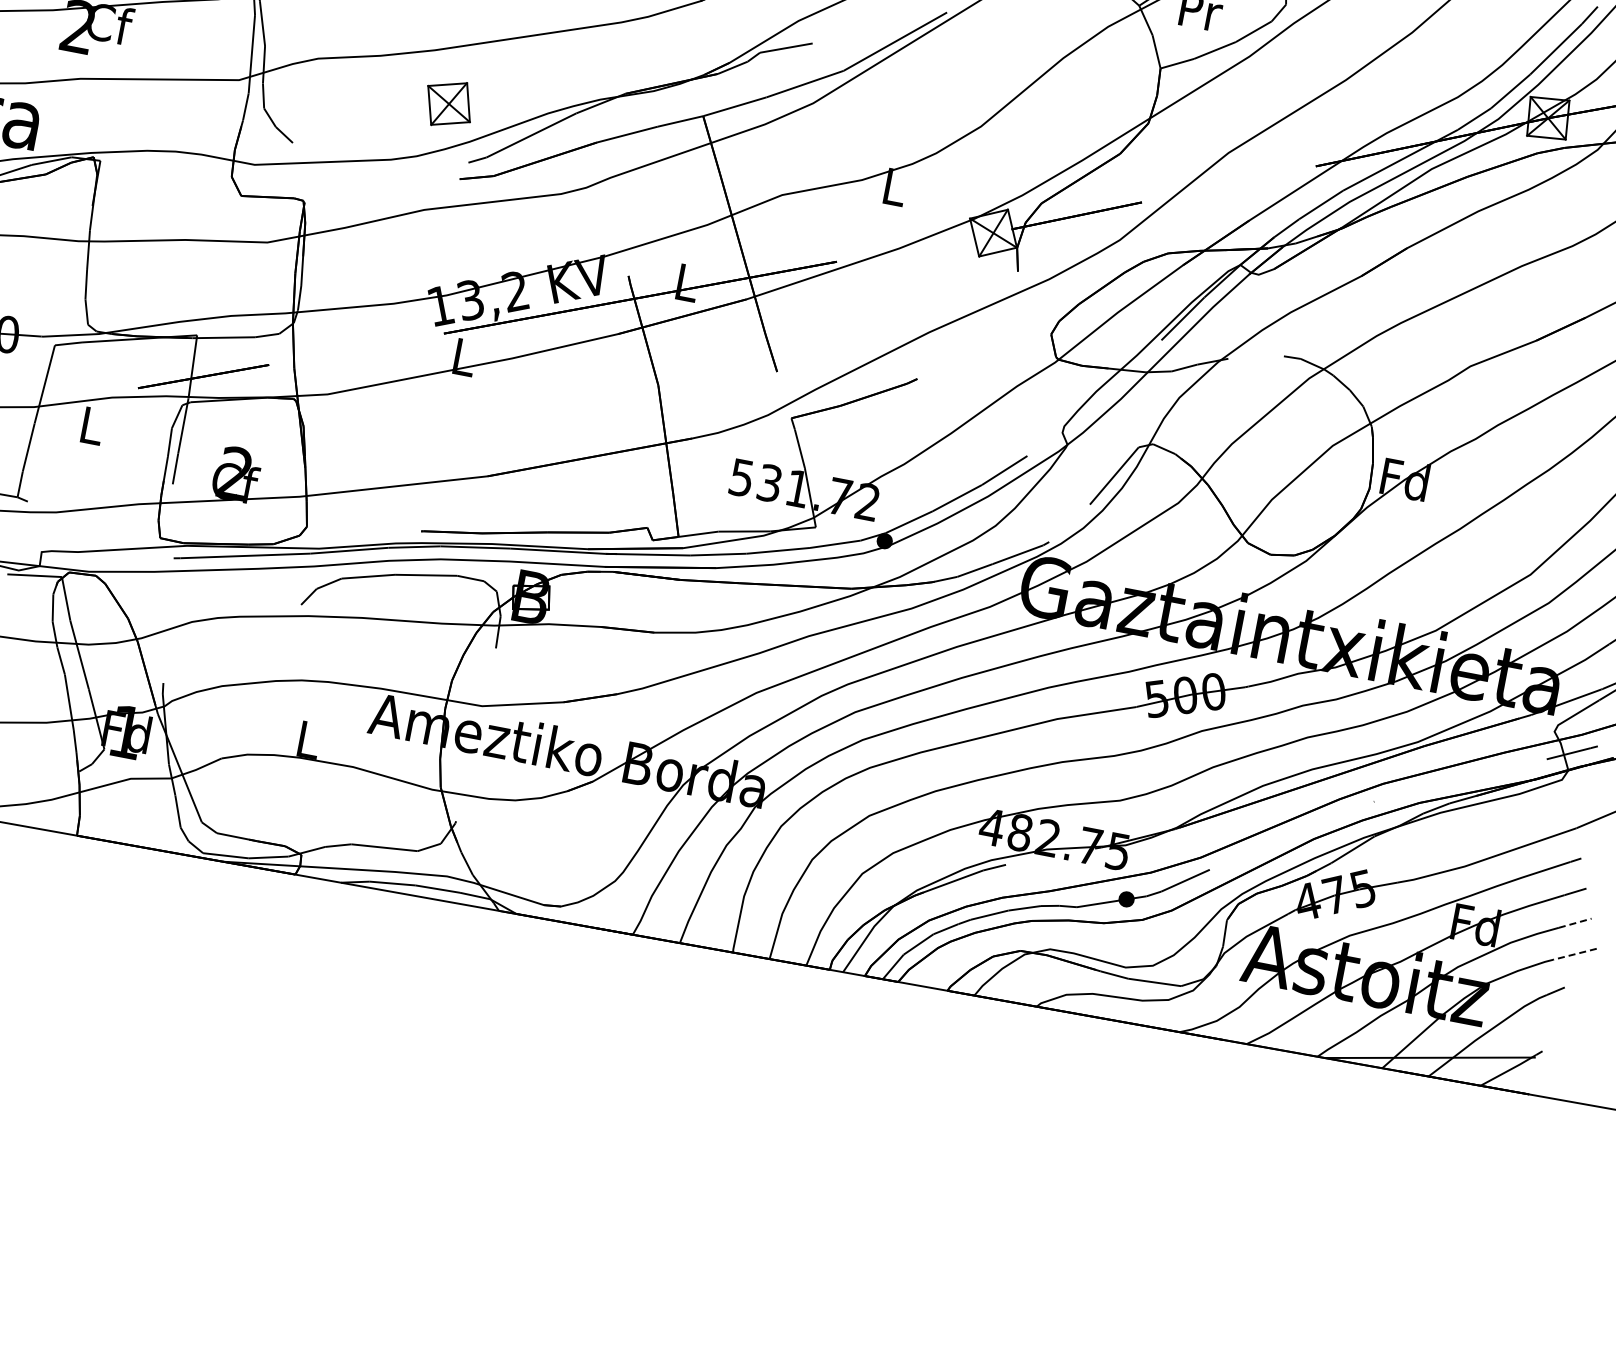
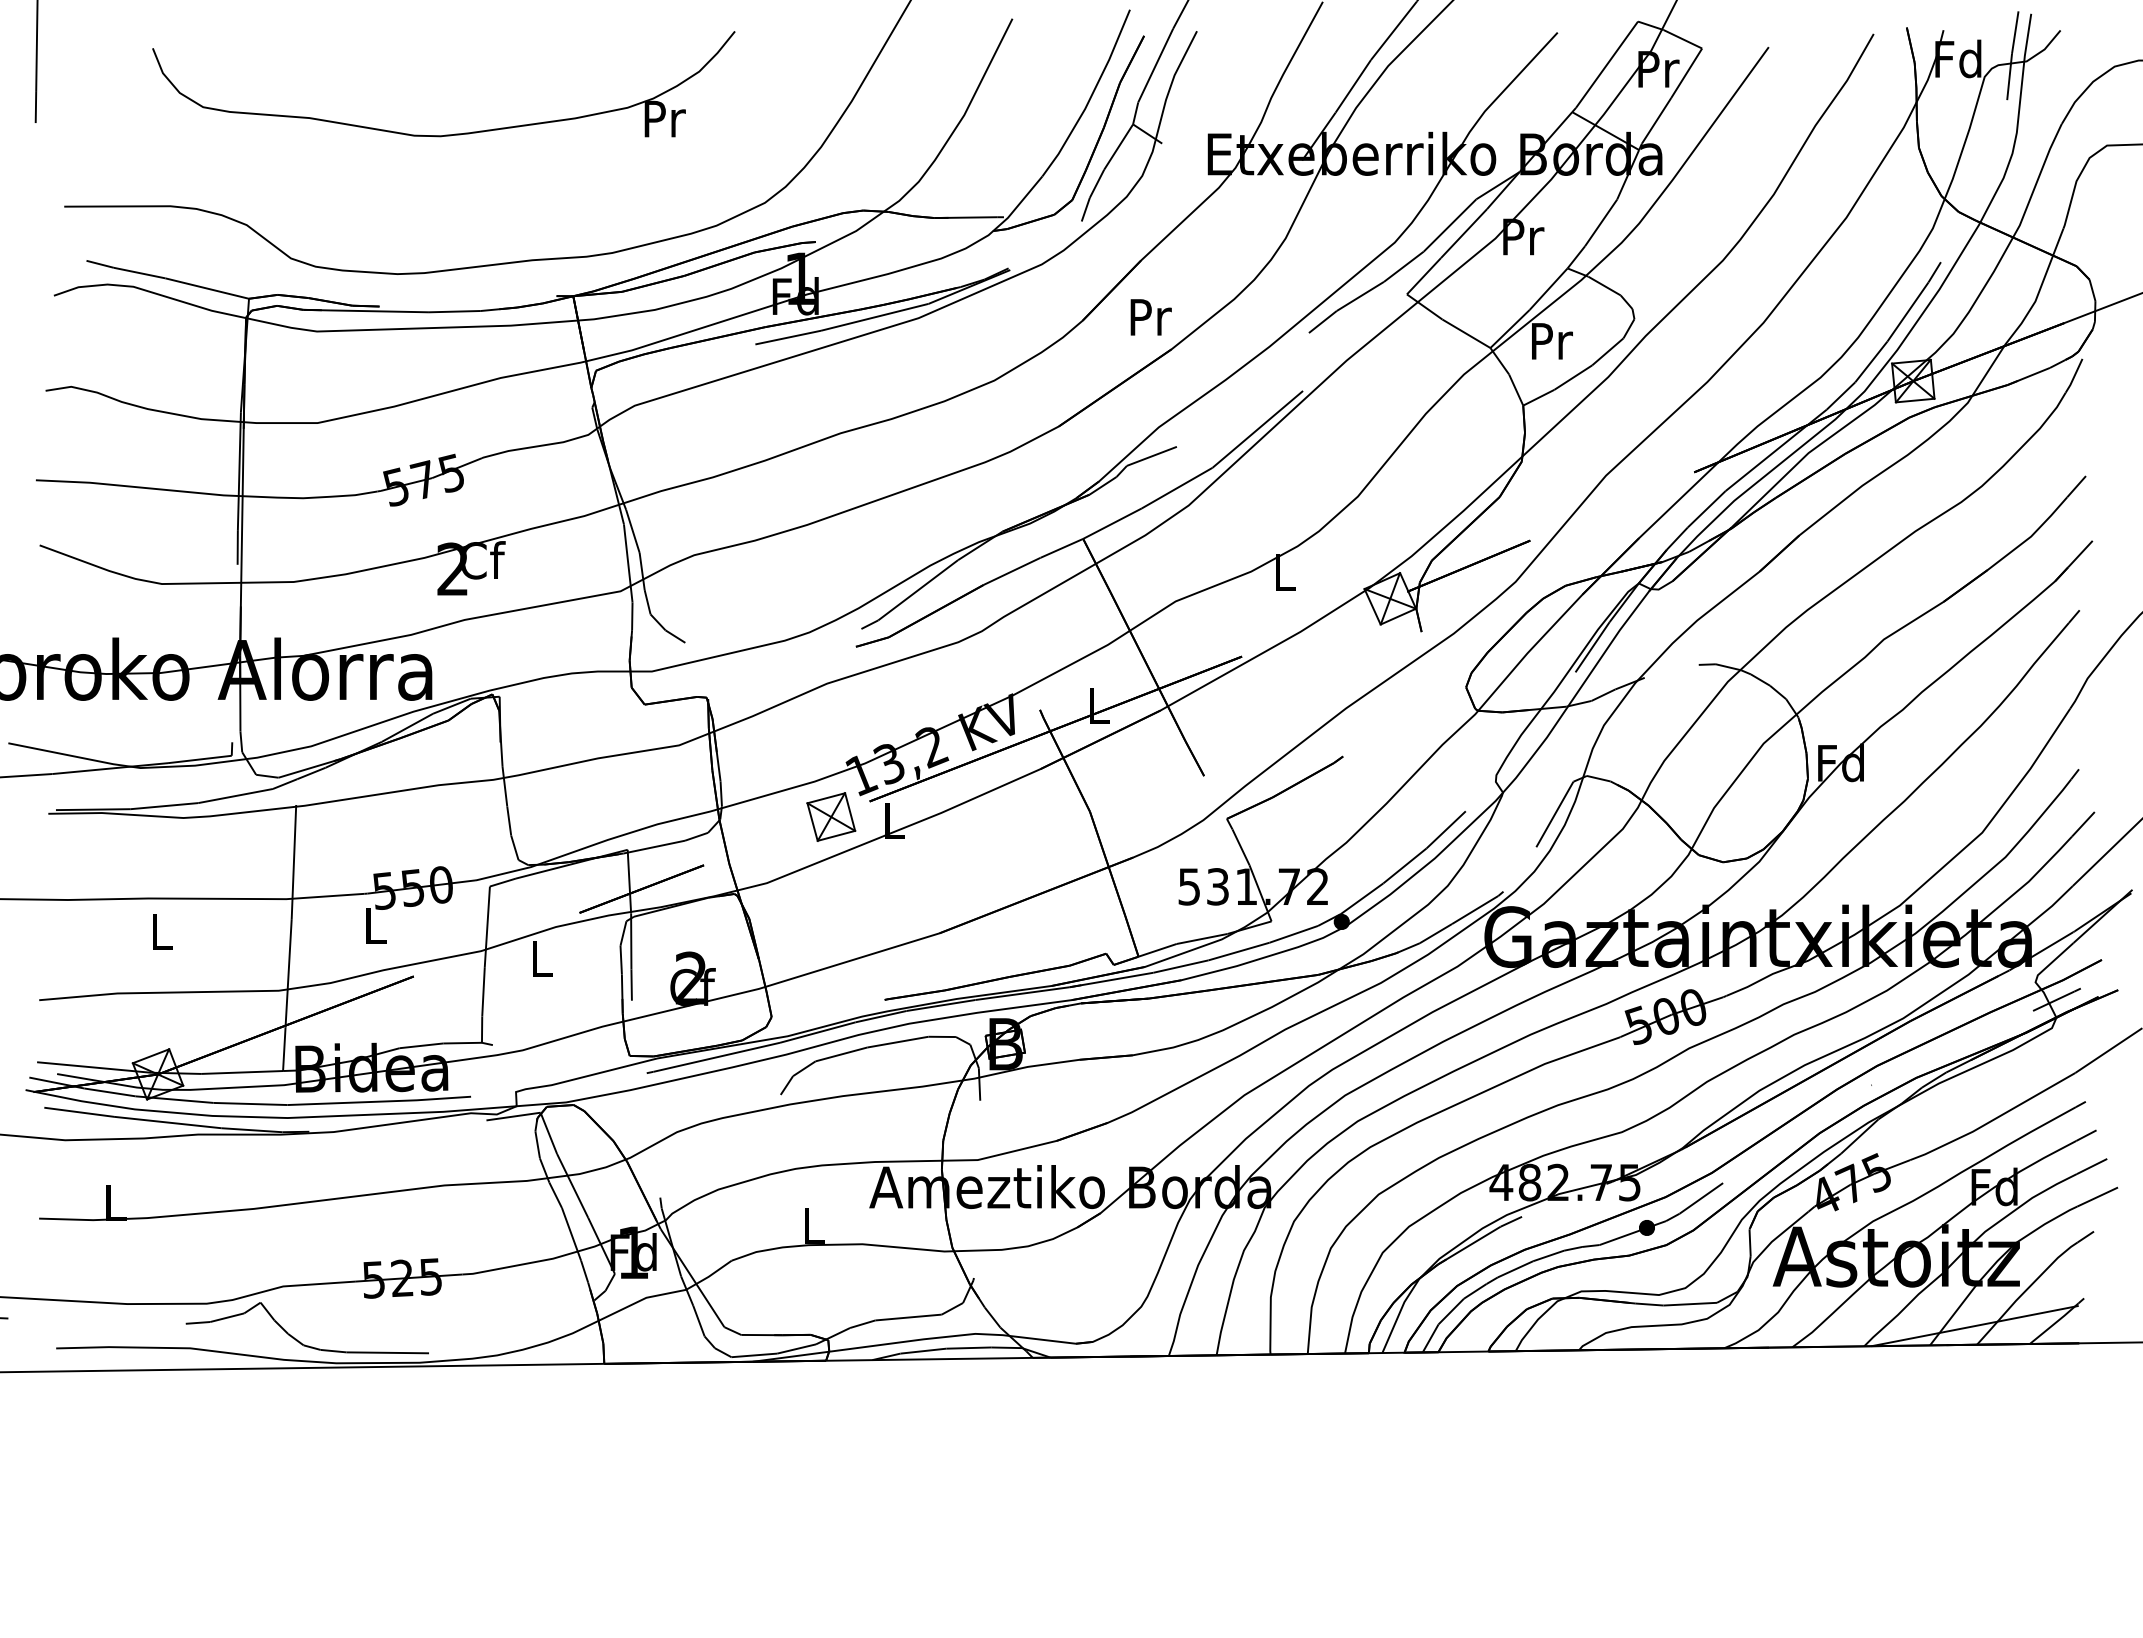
part: (449, 103) -> (831, 816), moved
line: (1575, 923) -> (2092, 1166), dashed -> solid
line: (1574, 954) -> (2097, 1197), dashed -> solid

